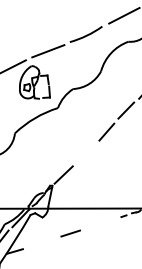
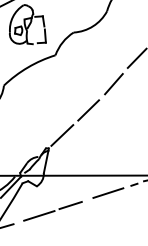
line: (85, 153) -> (88, 109), added
line: (101, 223) -> (107, 193), added
line: (44, 242) -> (39, 216), added

